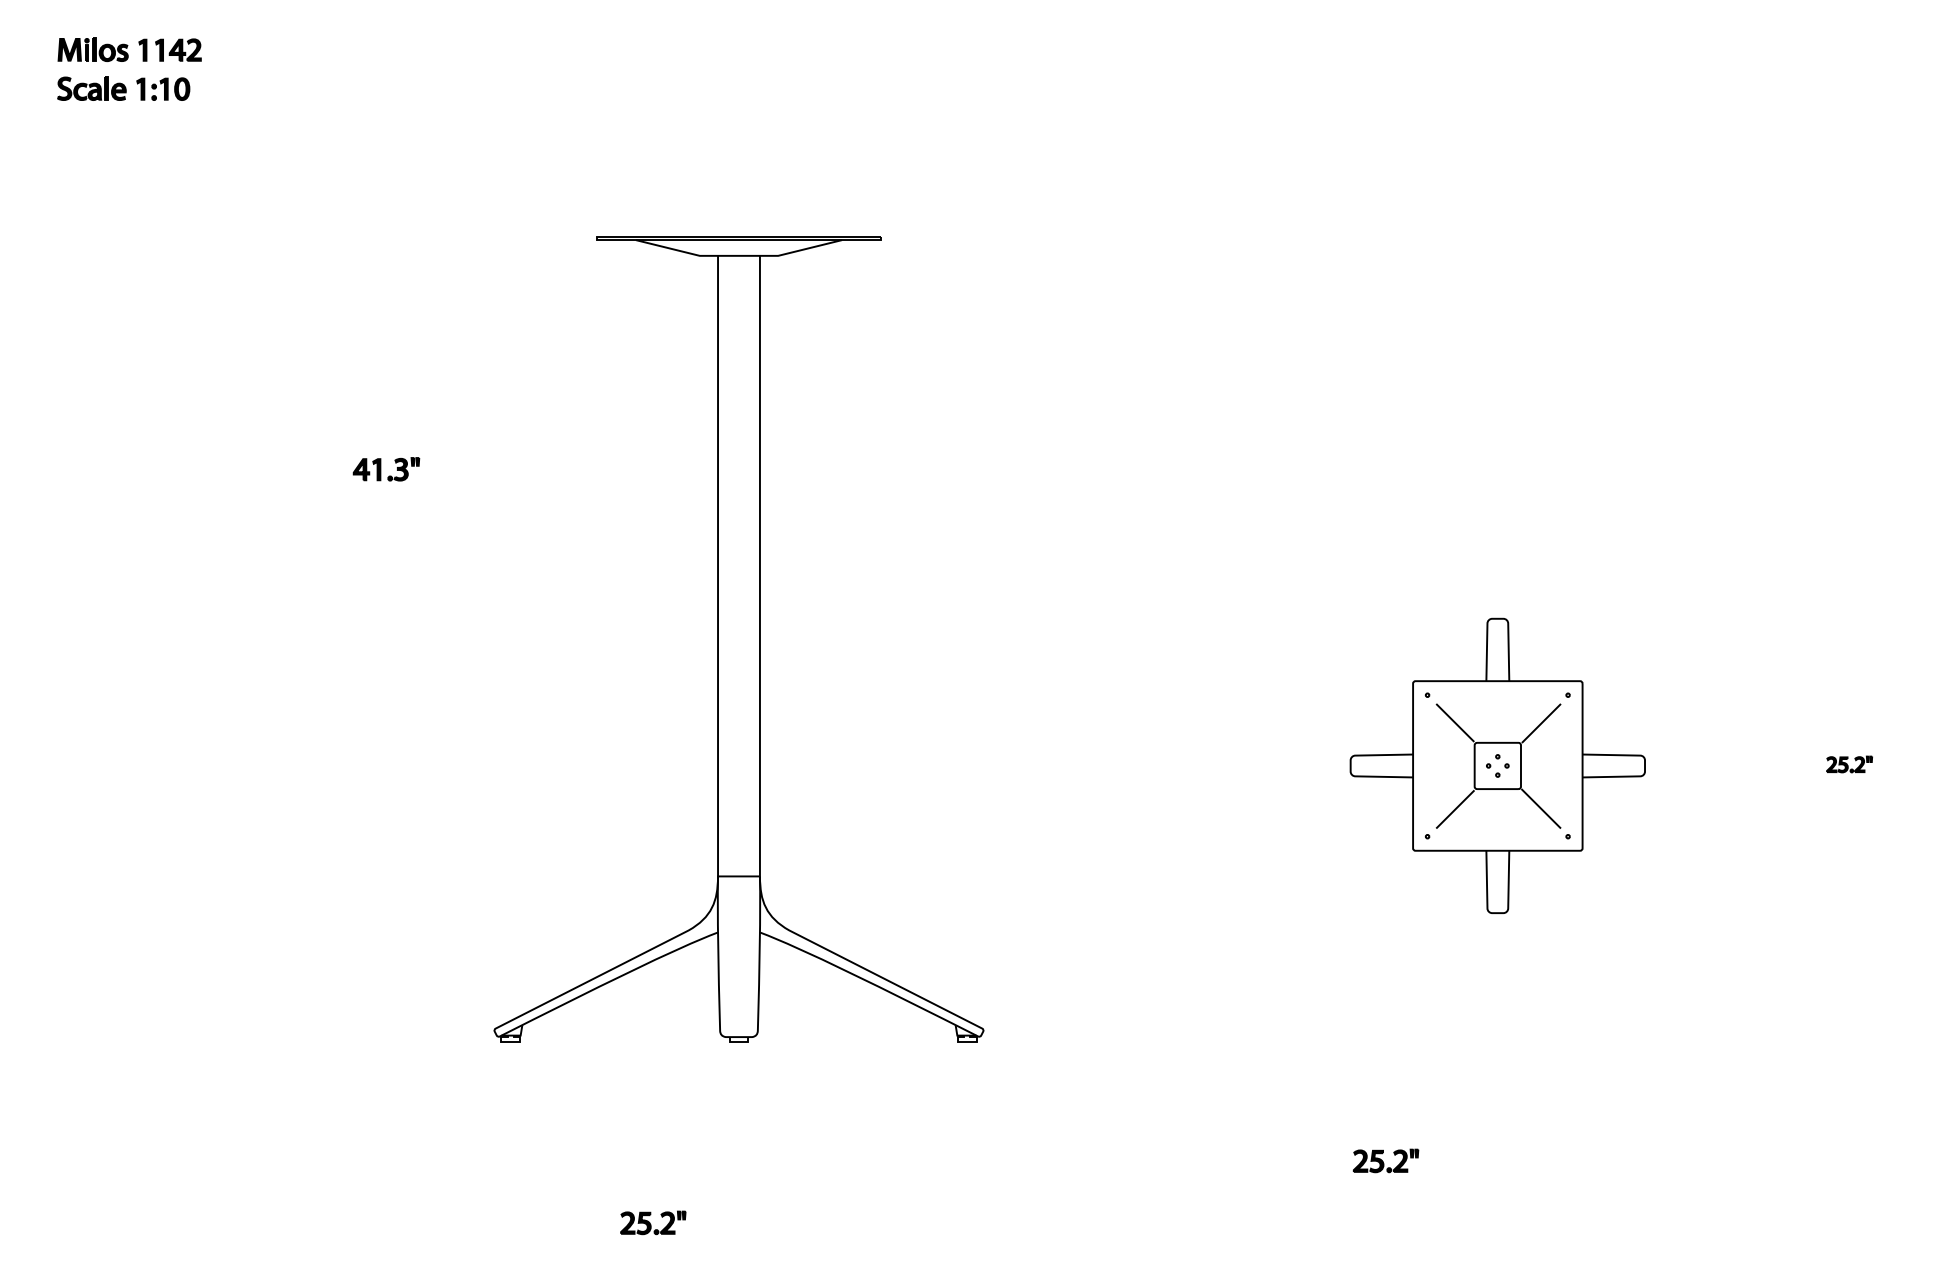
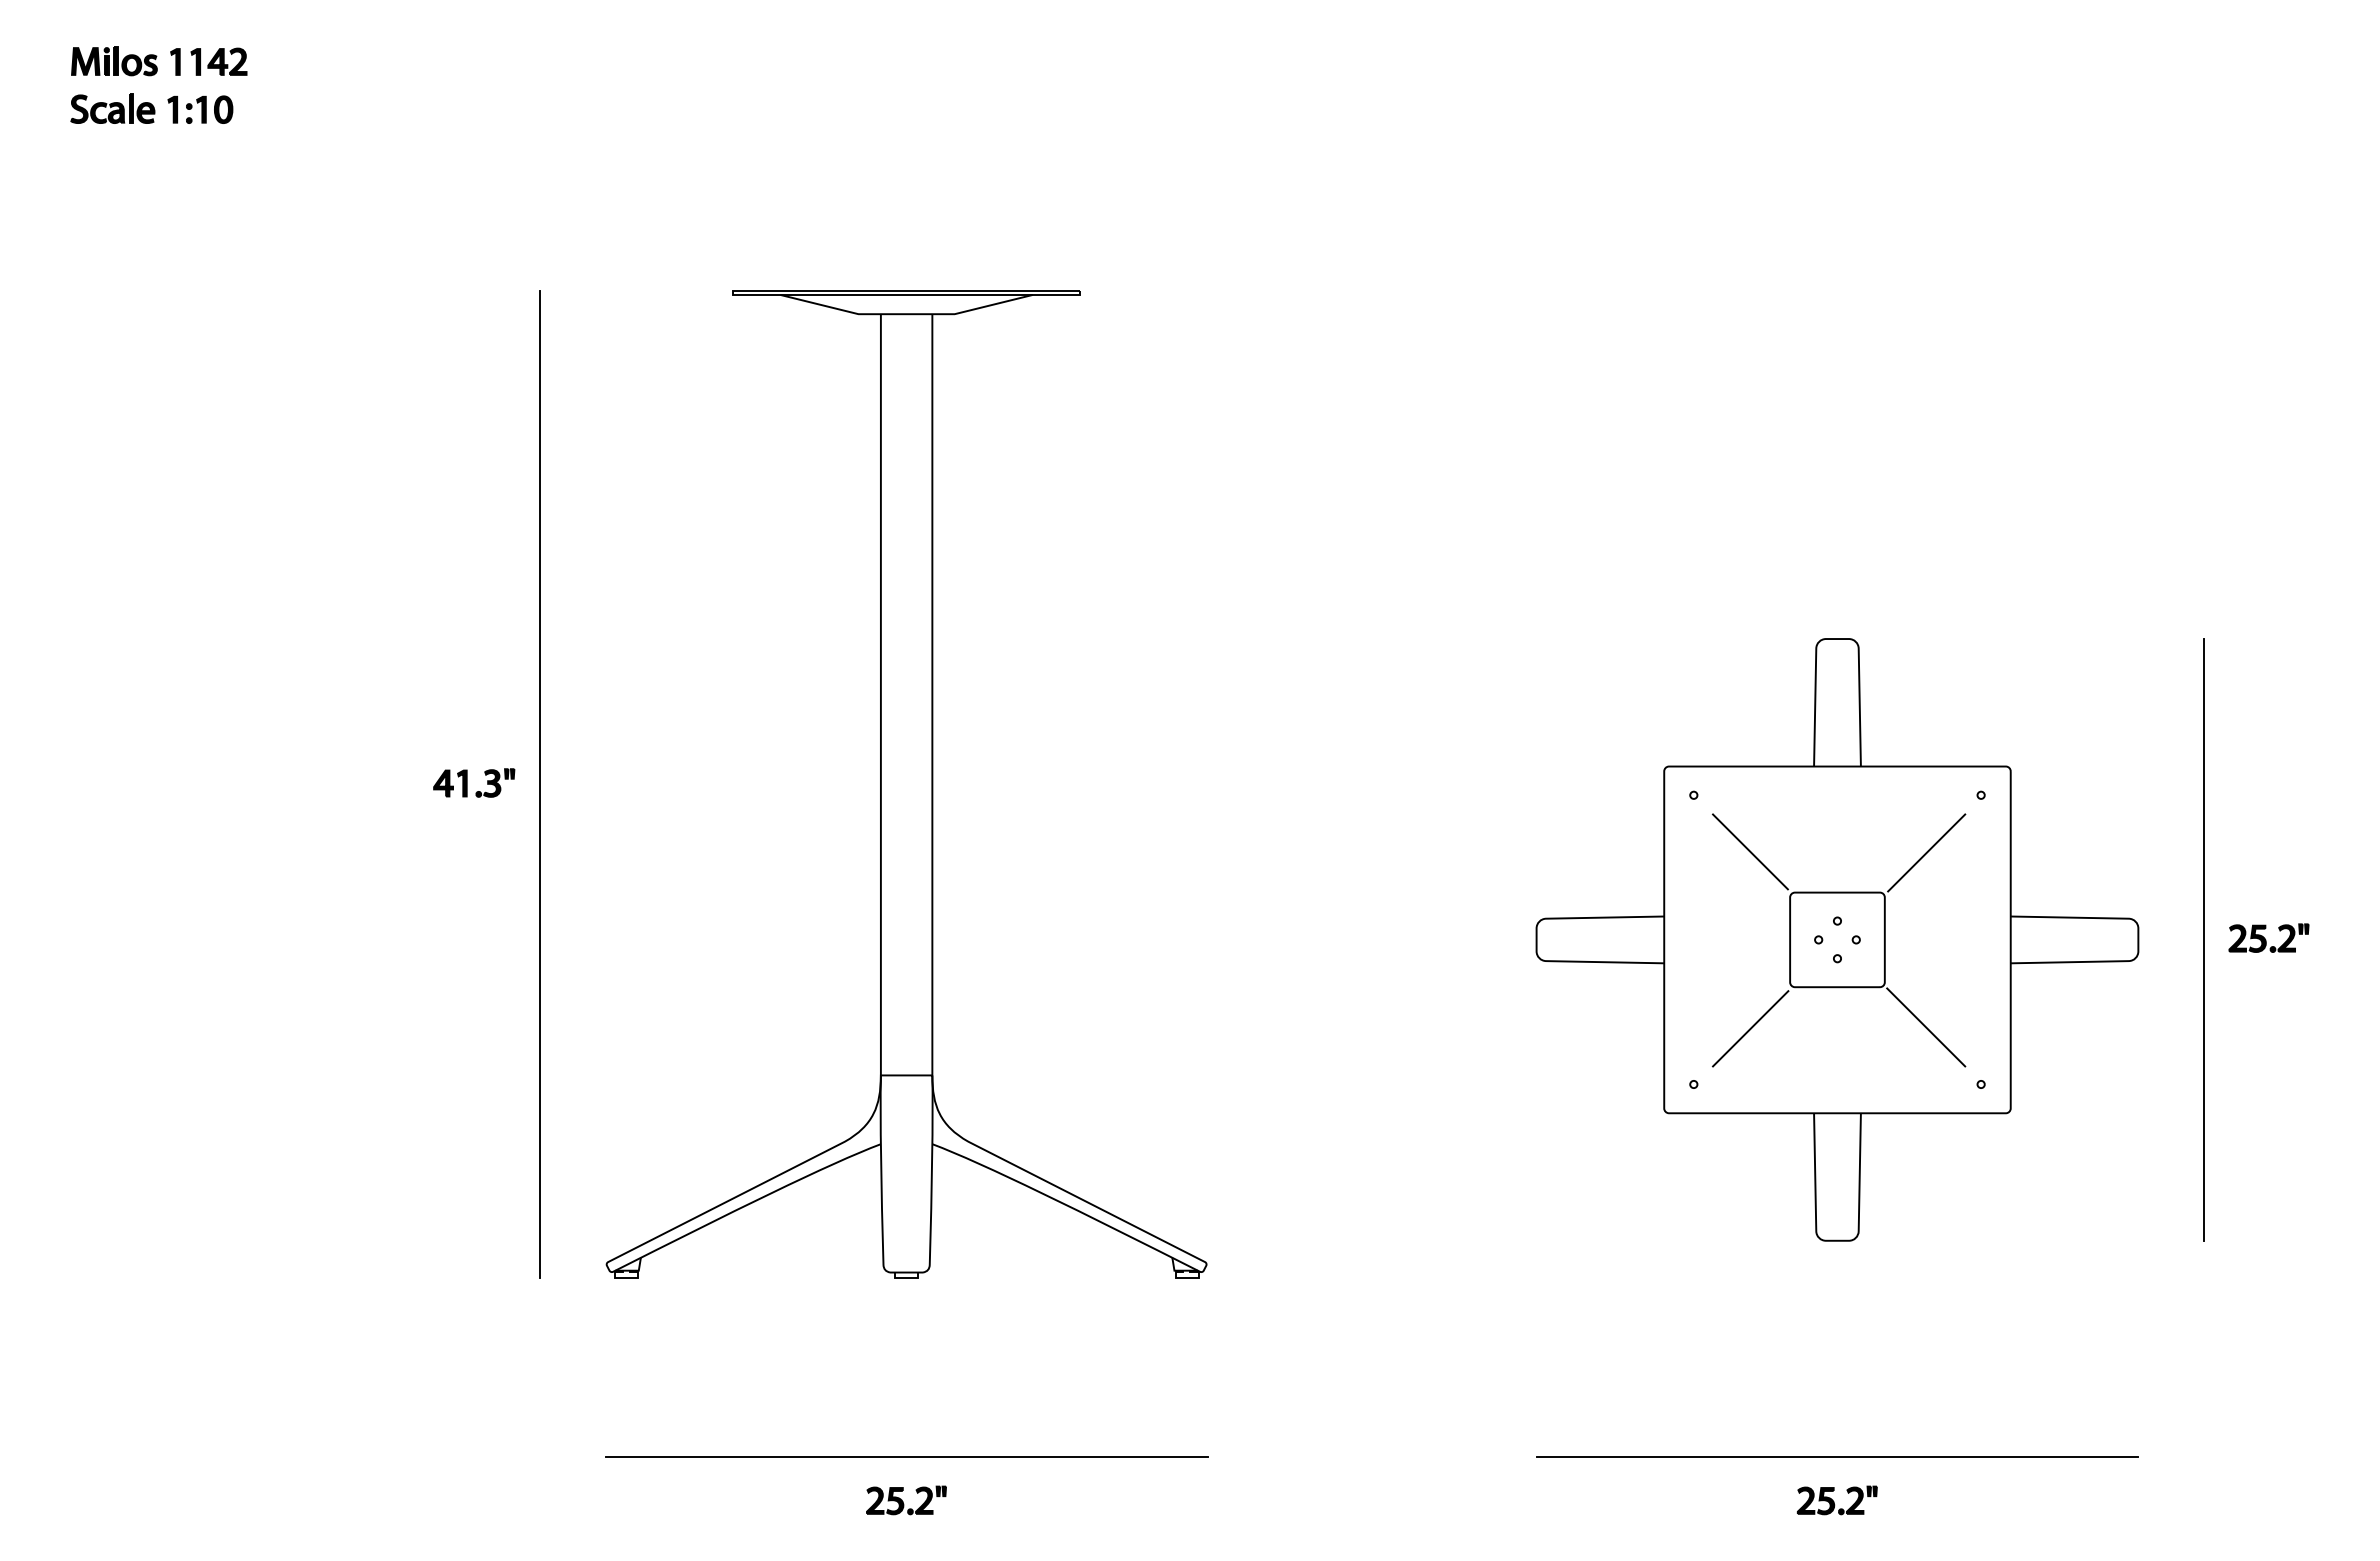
part: (381, 468) -> (467, 782), moved
line: (439, 639) -> (539, 784), added
part: (1849, 763) -> (2268, 937), size x1.43
part: (1497, 765) -> (1837, 939), size x1.67
line: (1797, 765) -> (2204, 939), added
part: (1385, 1160) -> (1836, 1500), moved
line: (738, 1187) -> (906, 1456), added
line: (1497, 1187) -> (1837, 1457), added
part: (653, 1222) -> (906, 1500), moved

